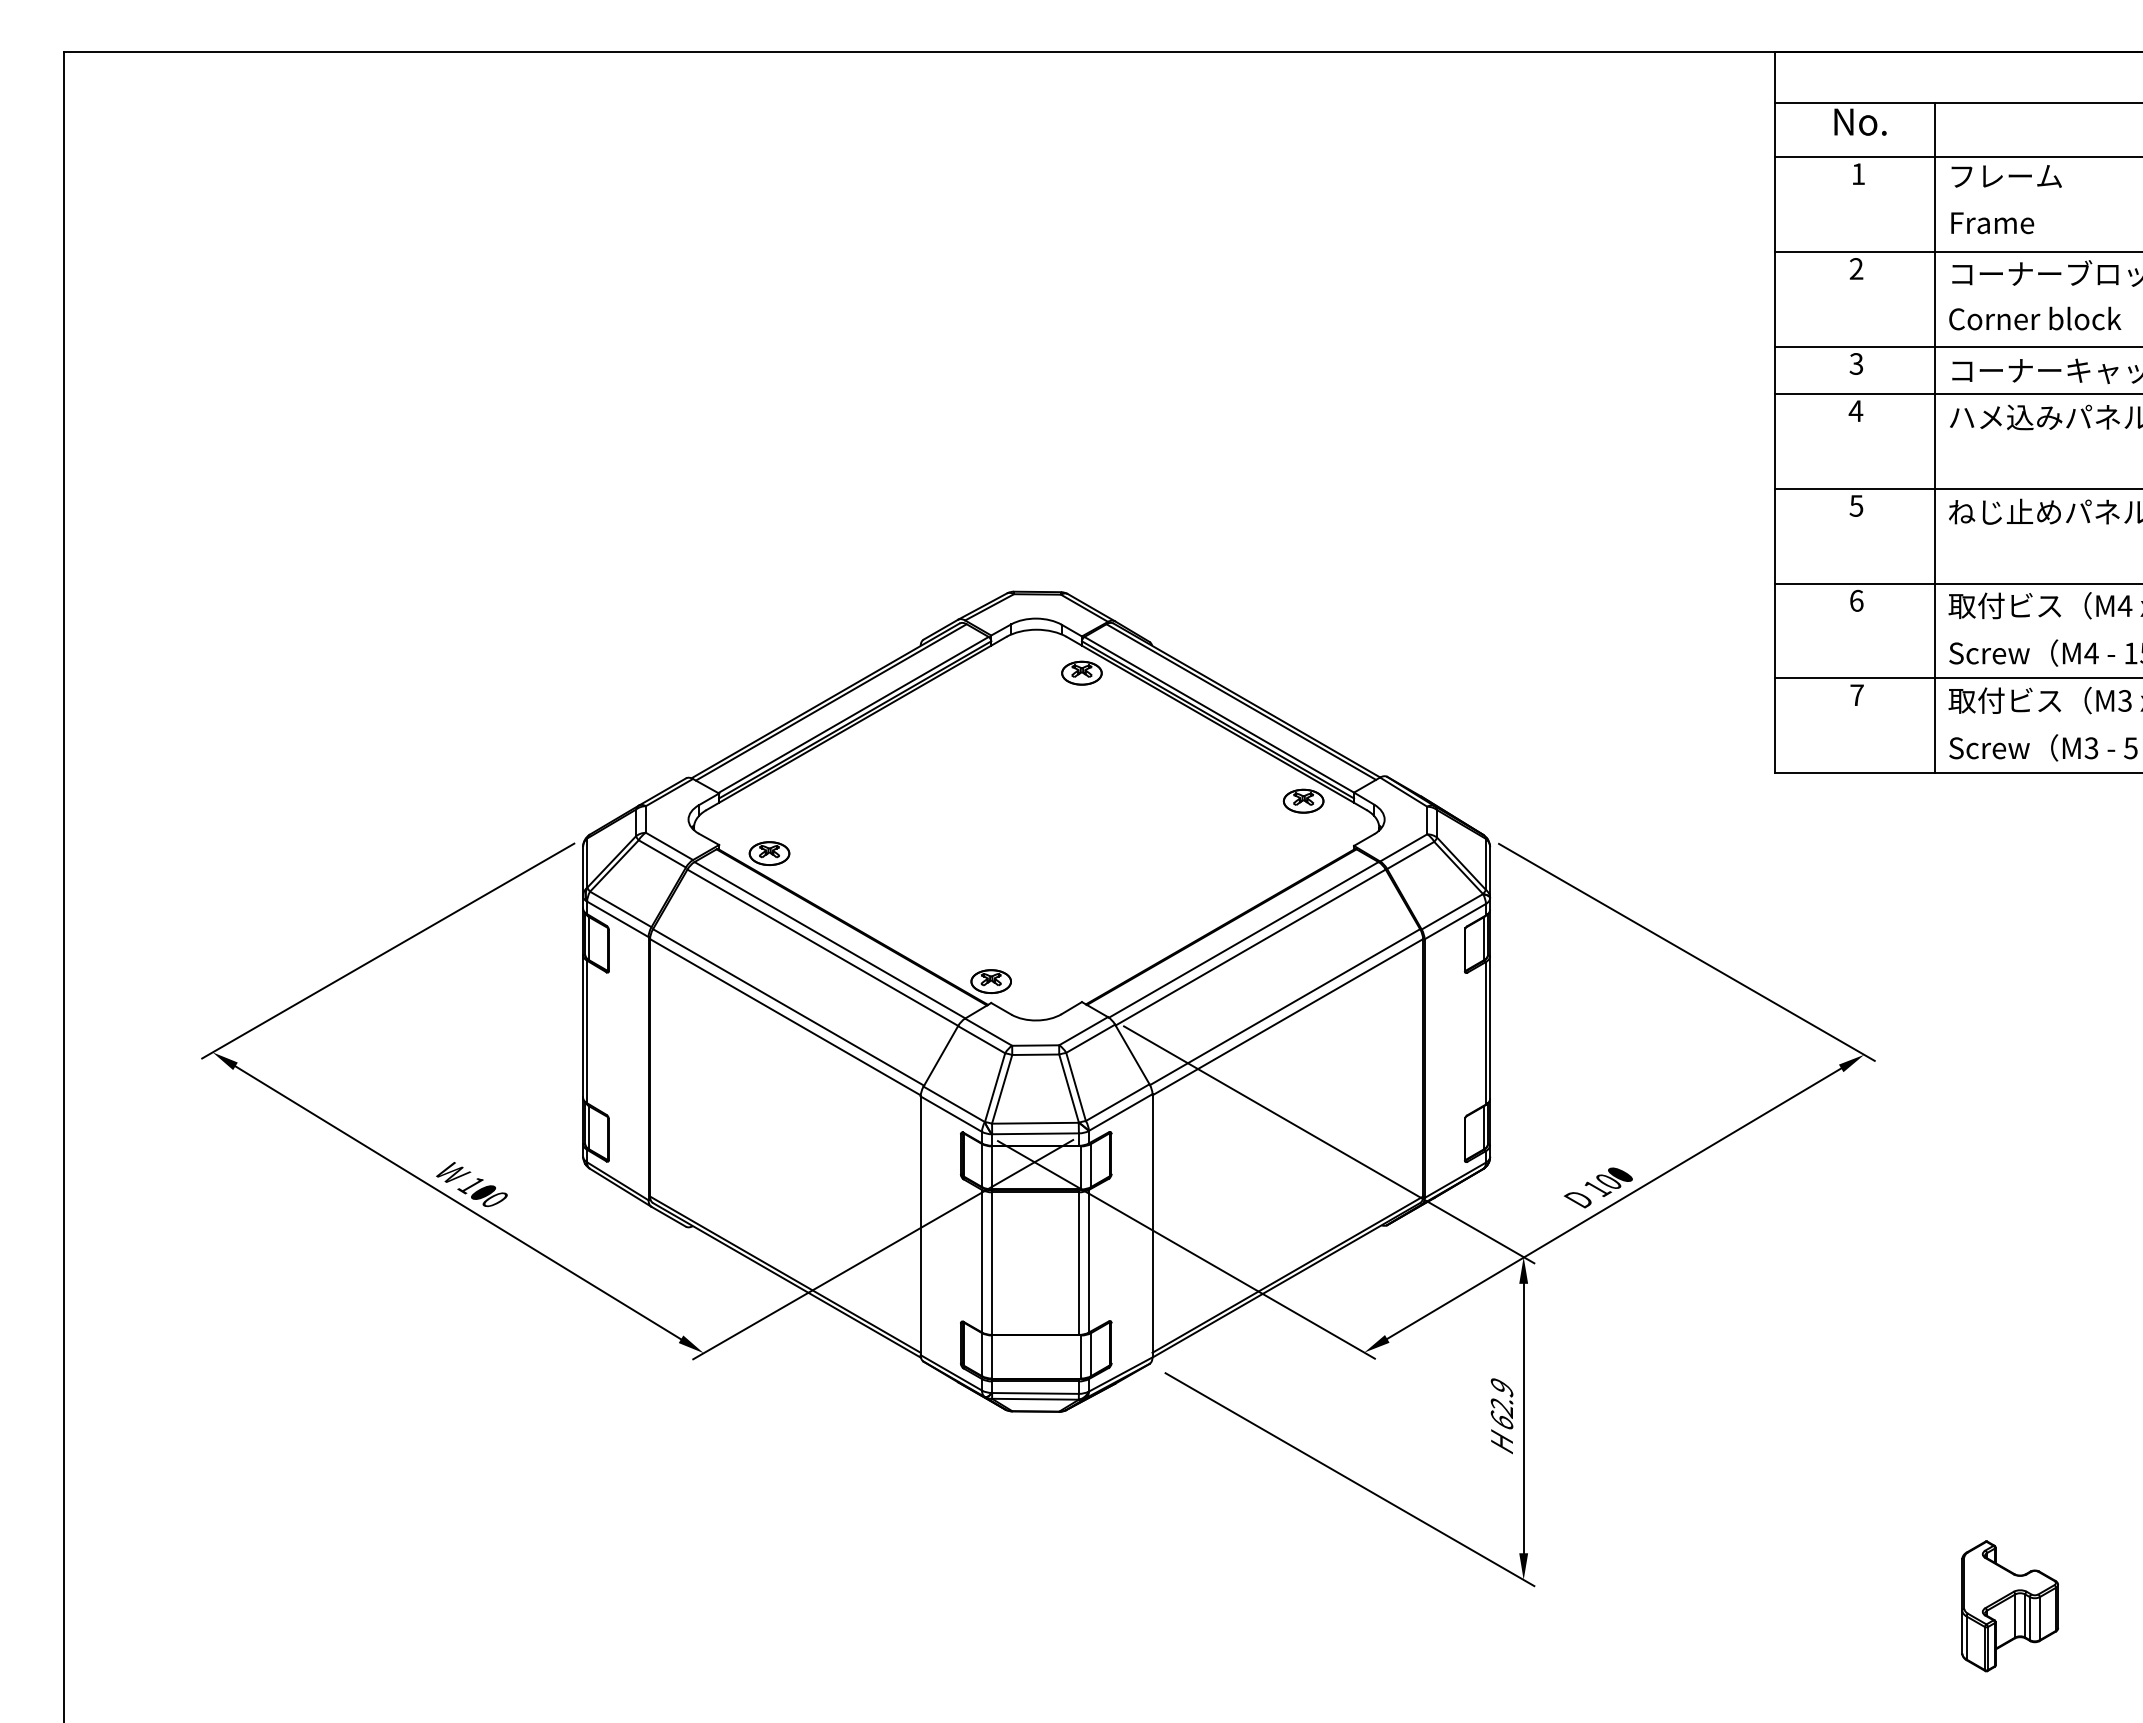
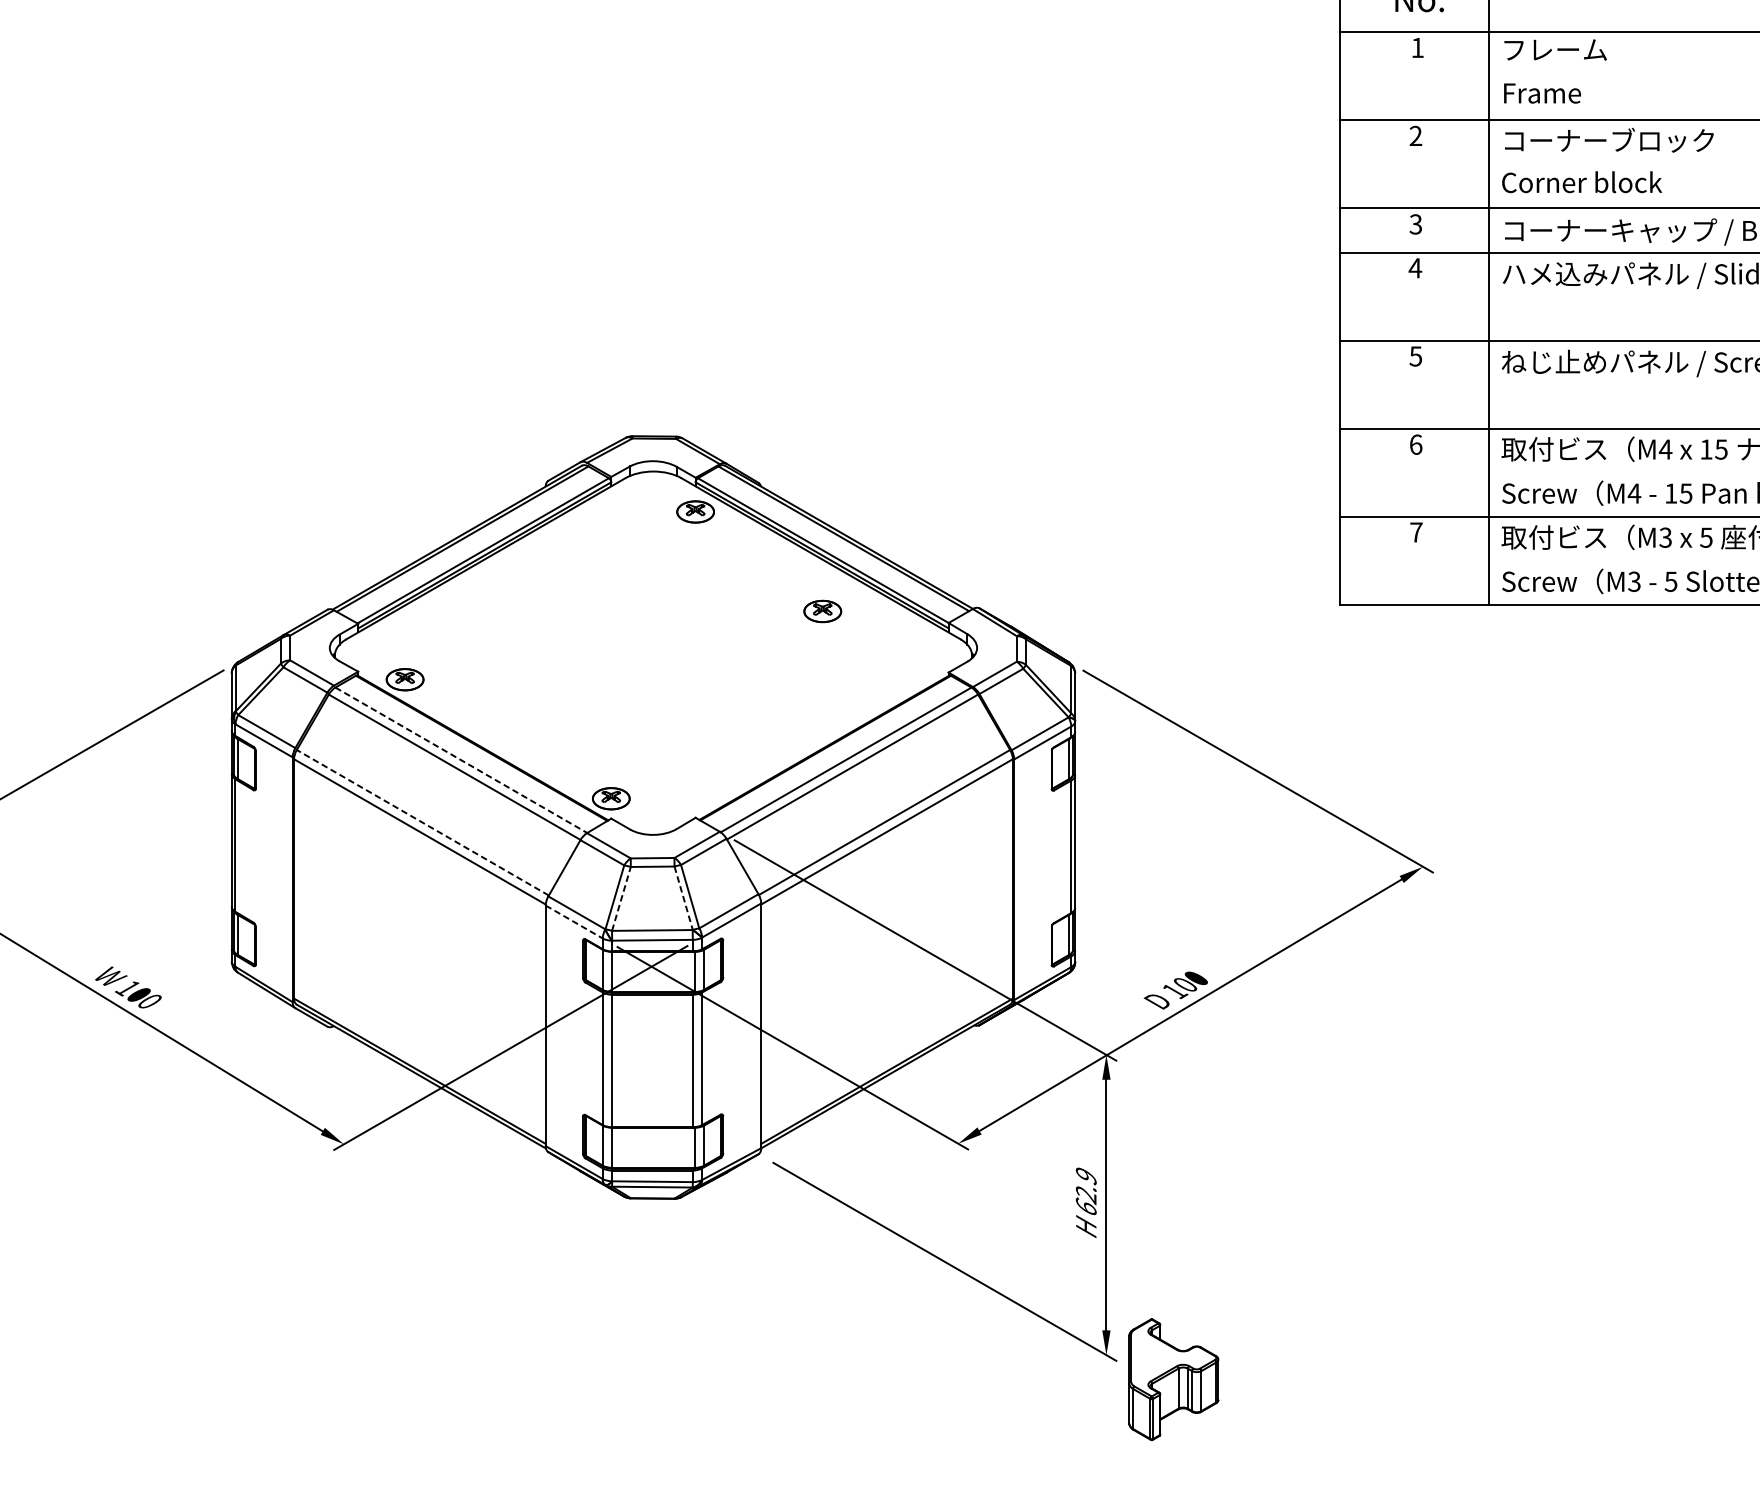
part: (1303, 800) -> (822, 610), moved
line: (830, 940) -> (461, 760), solid -> dashed
line: (788, 1007) -> (422, 822), solid -> dashed
line: (1002, 1089) -> (621, 899), solid -> dashed
line: (1069, 1089) -> (684, 899), solid -> dashed
line: (951, 1114) -> (574, 922), solid -> dashed
part: (2009, 1606) -> (1173, 1379), moved

